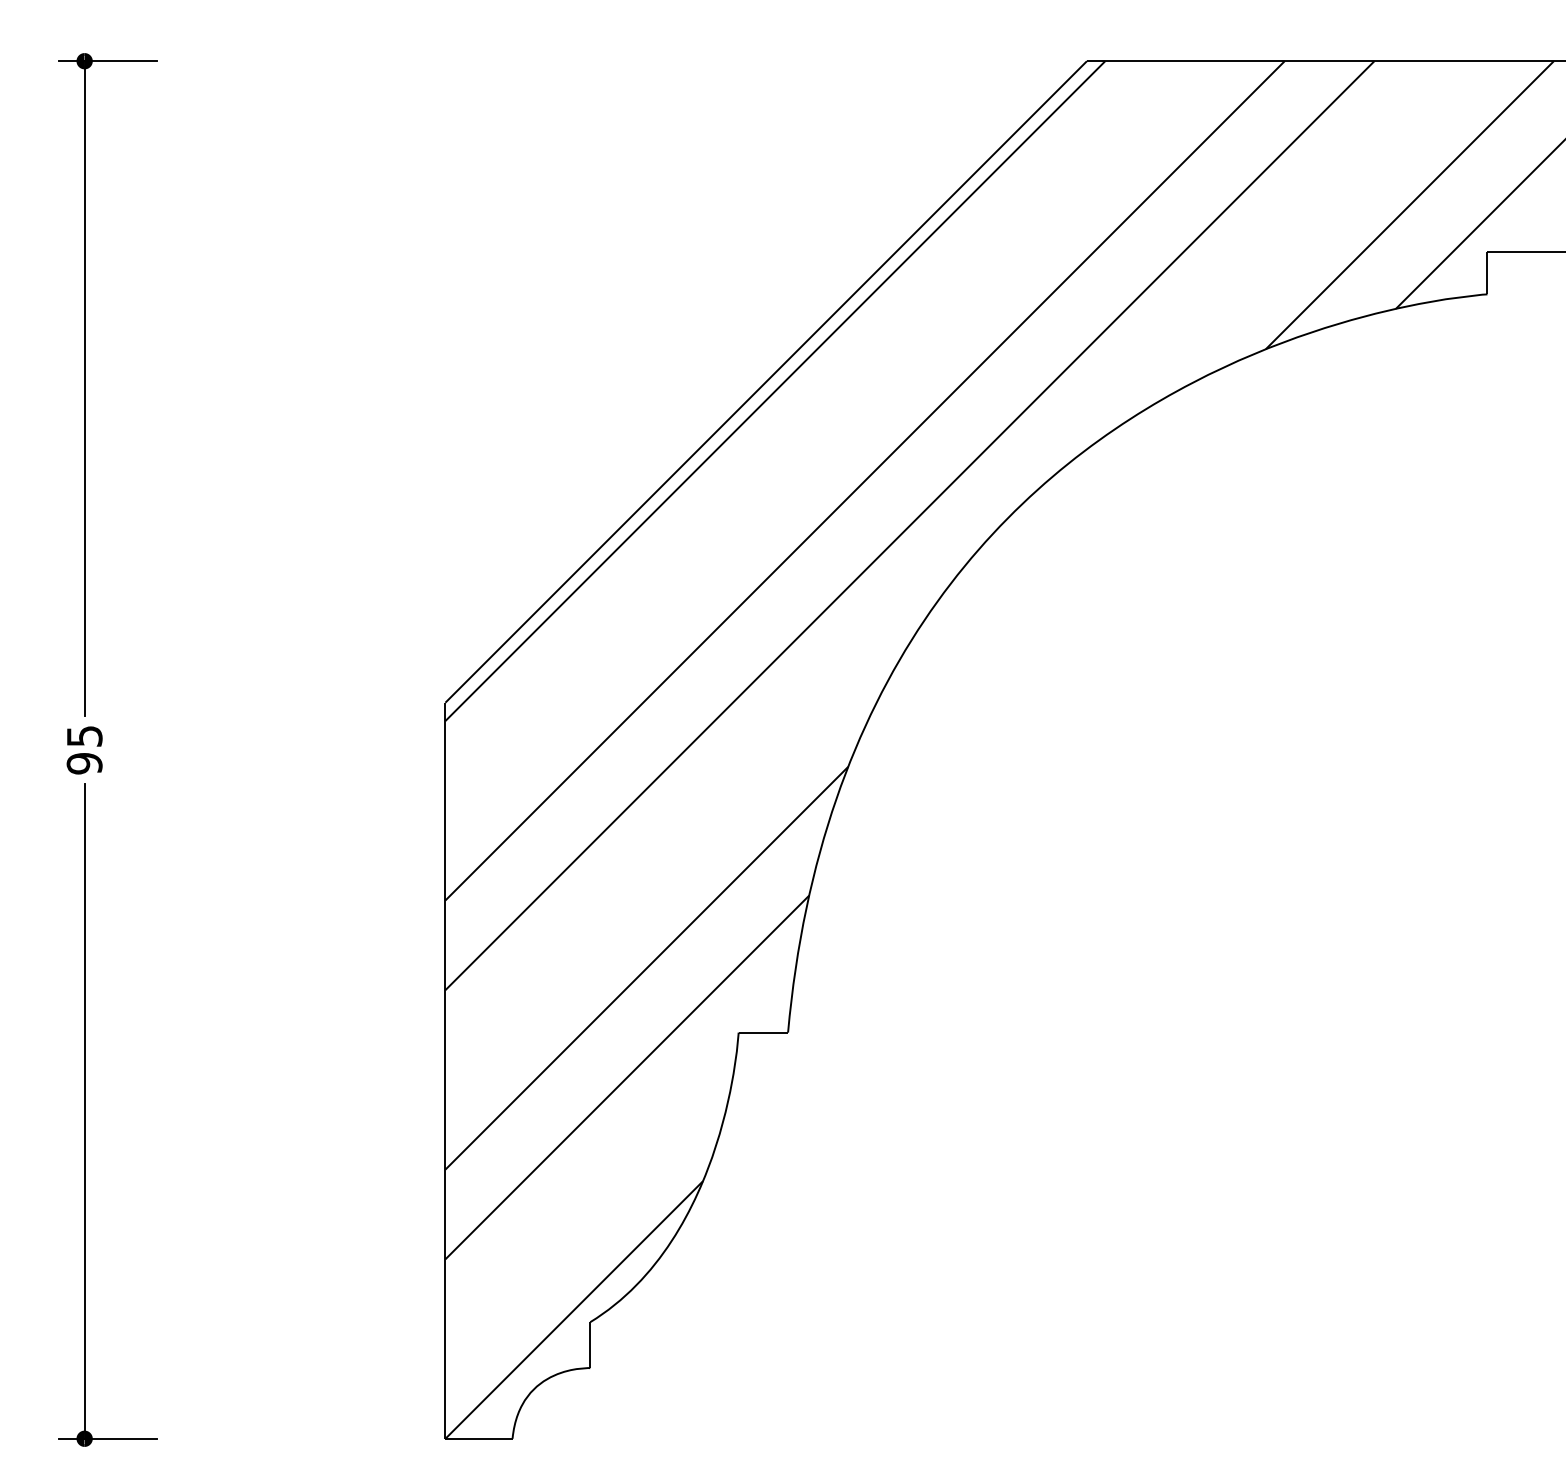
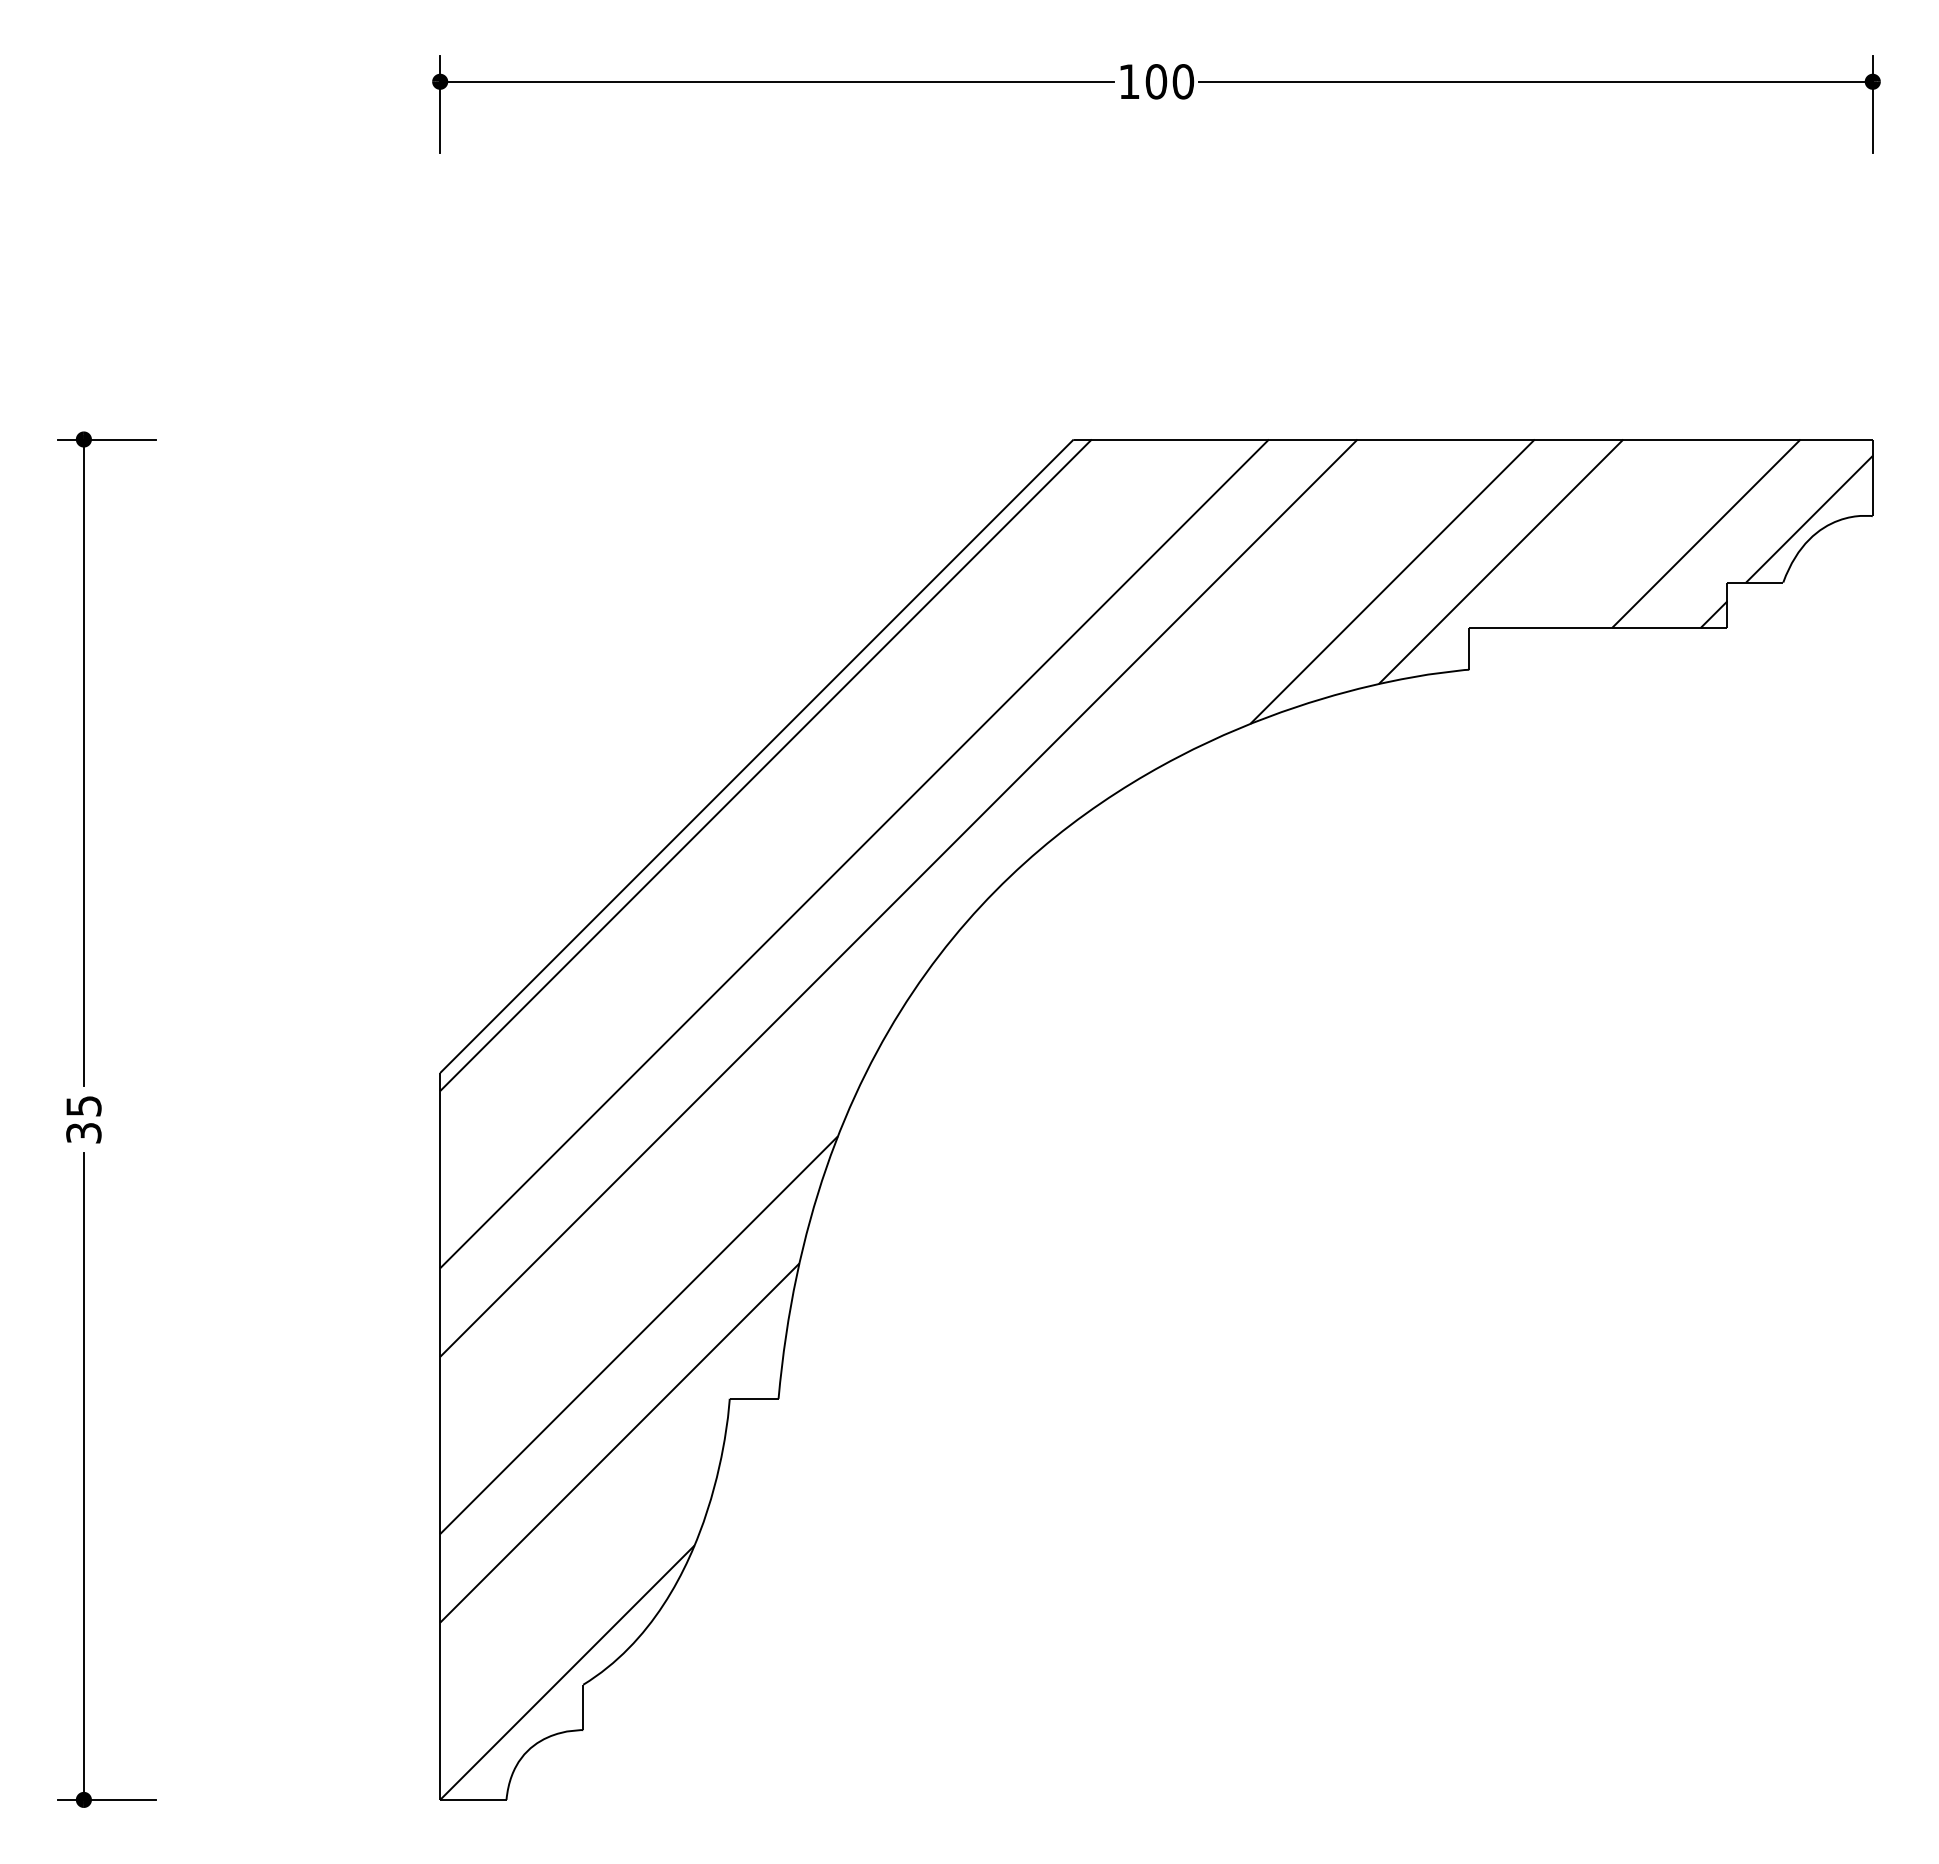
text: (84, 762) -> (83, 1132), 95 -> 35

